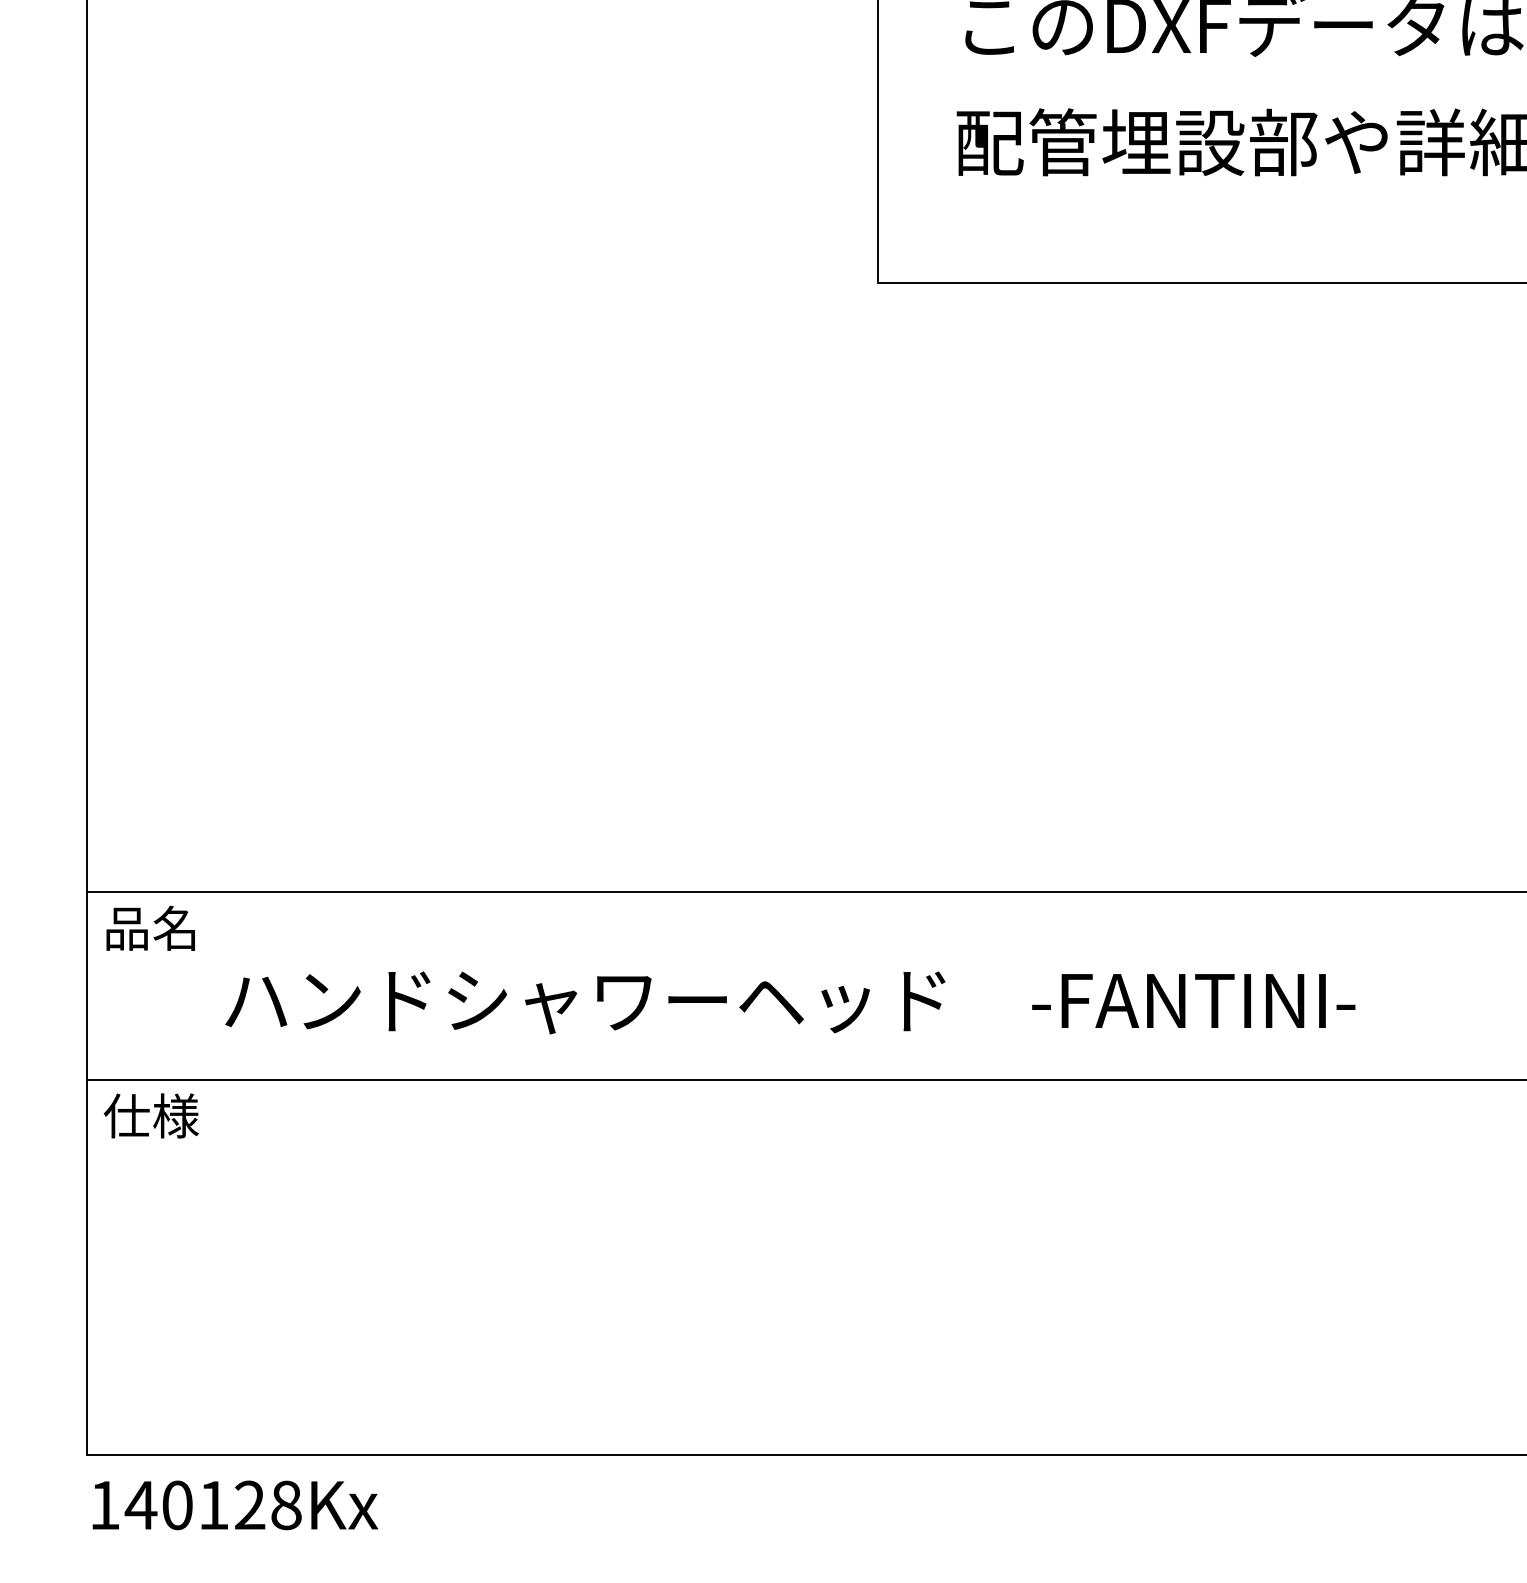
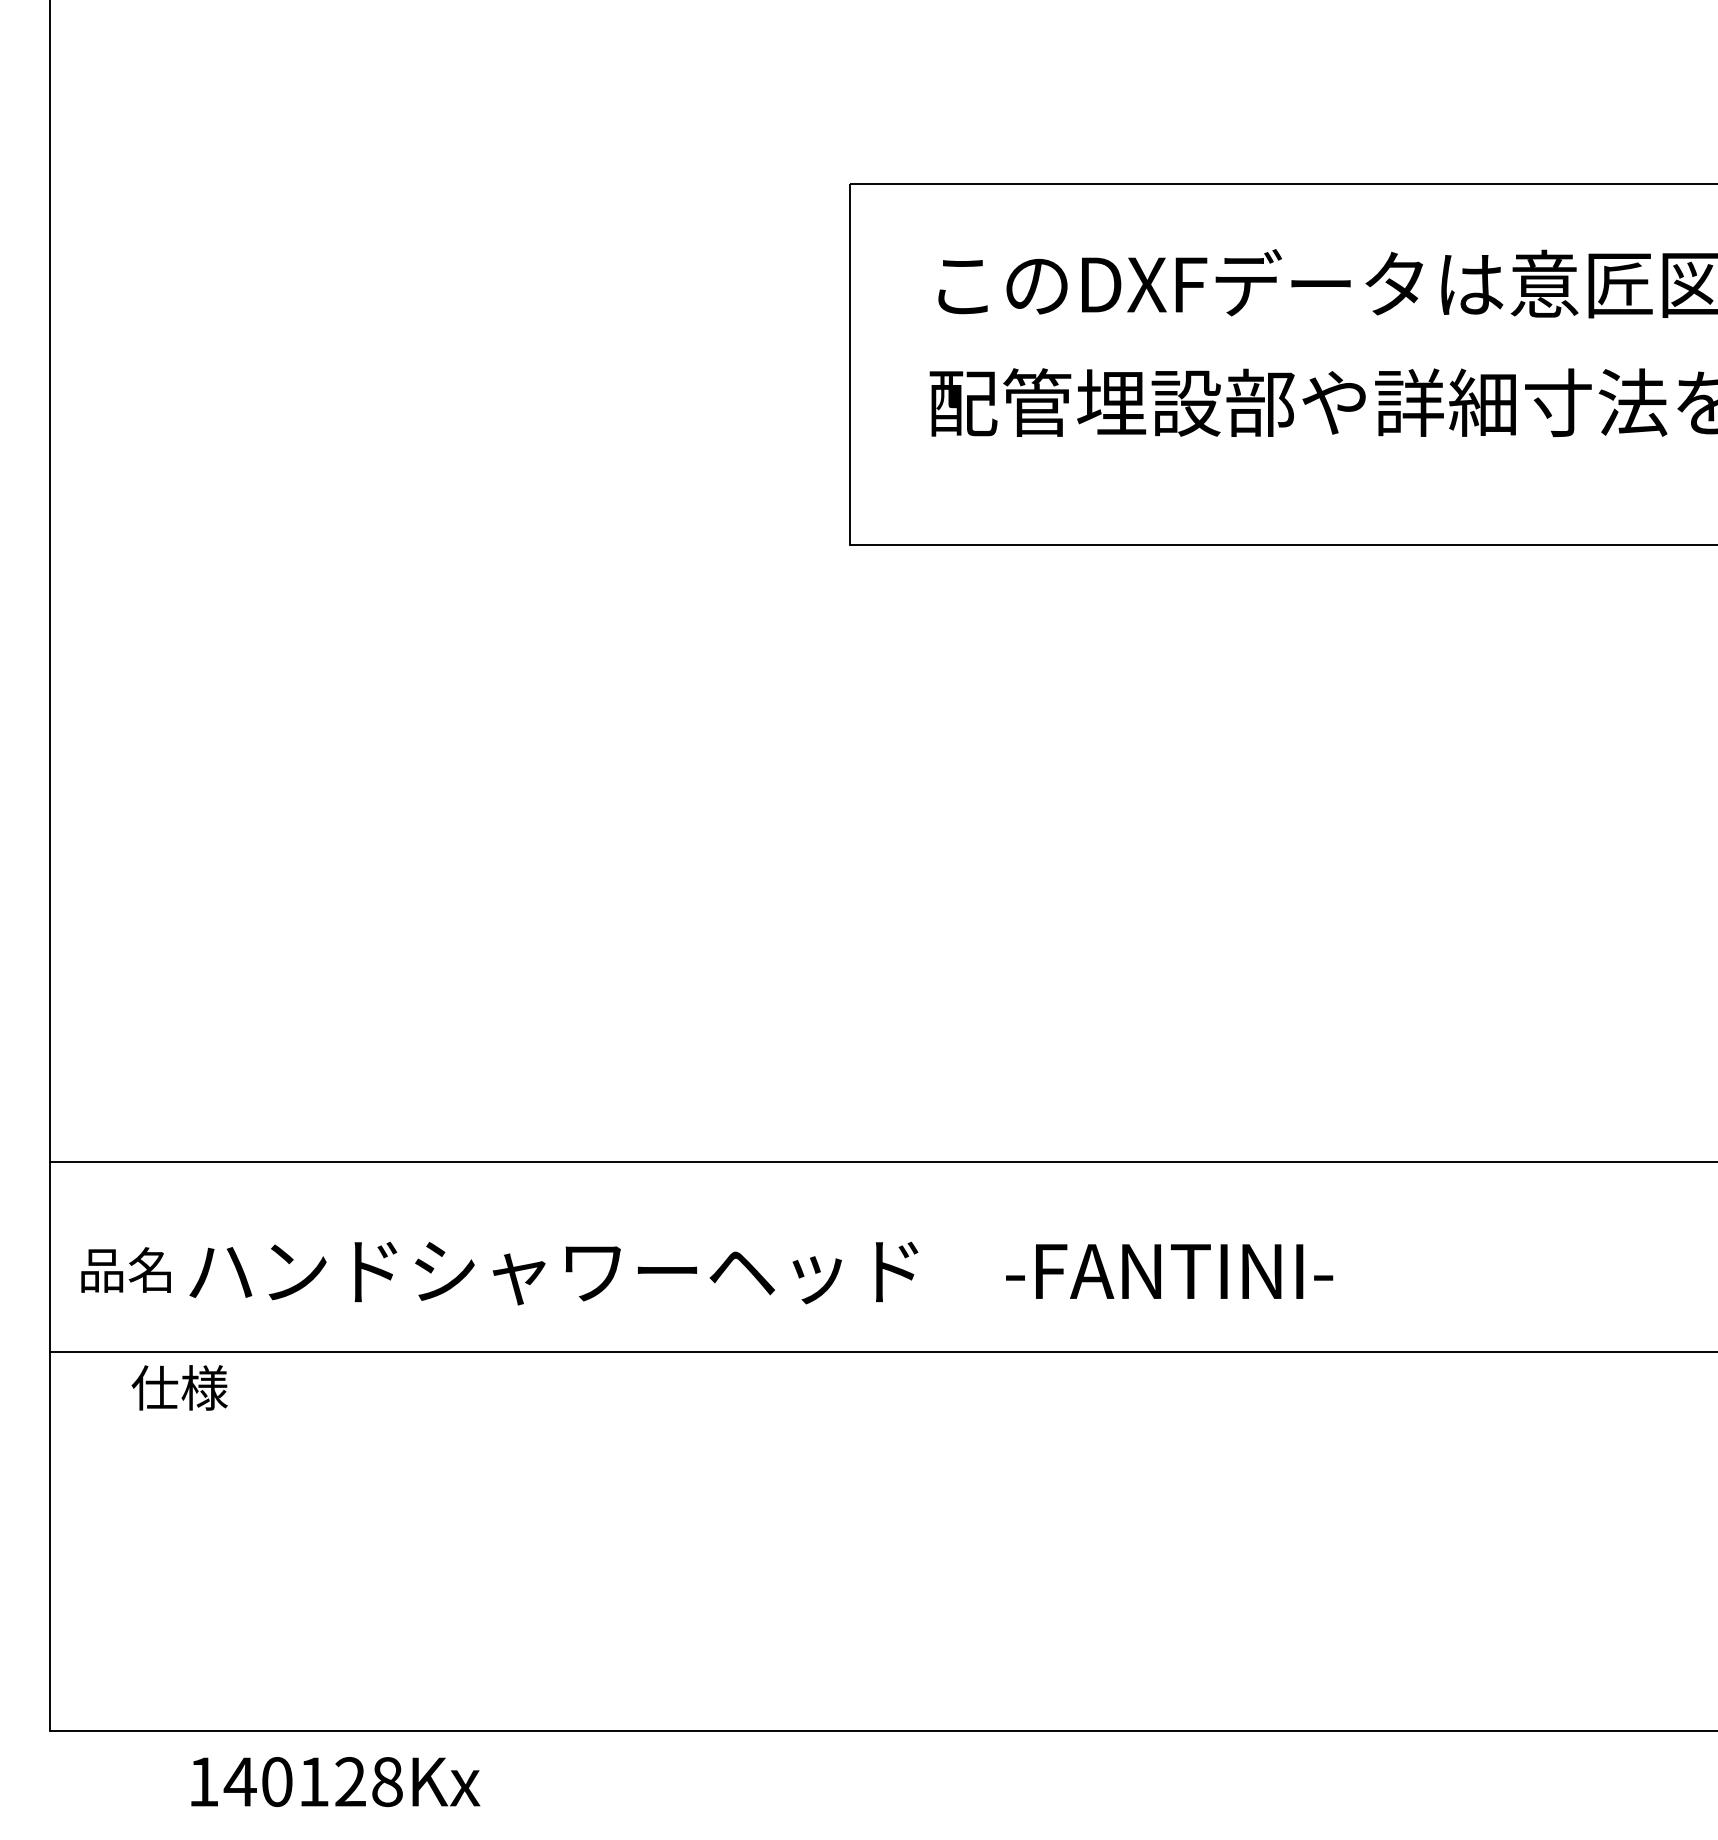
text: (150, 927) -> (125, 1269), moved
text: (151, 1115) -> (179, 1387), moved
text: (235, 1505) -> (335, 1782), moved

